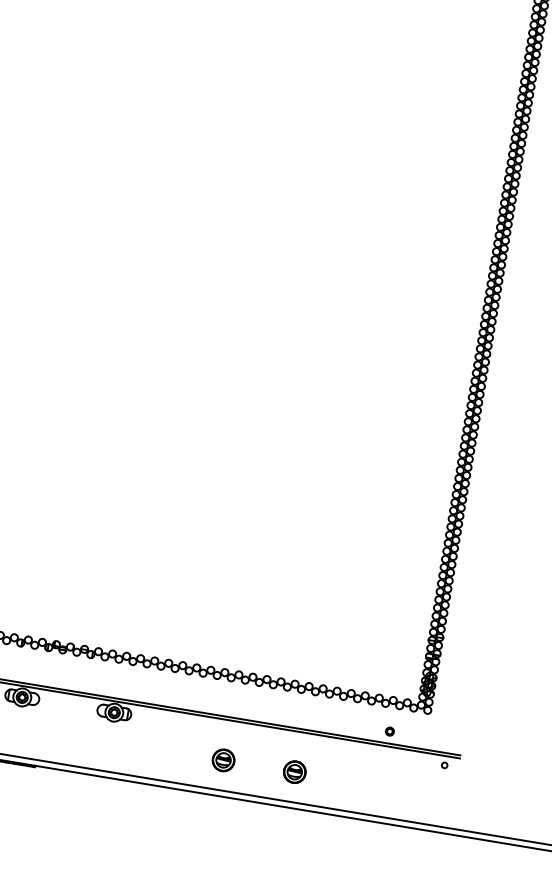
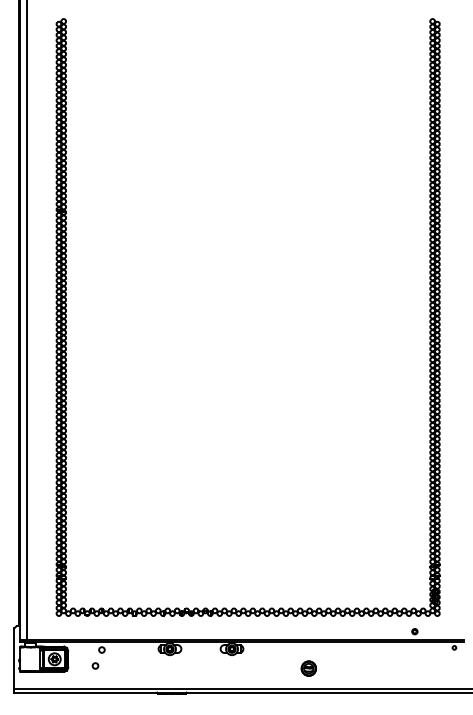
part: (294, 771) -> (356, 668), removed

